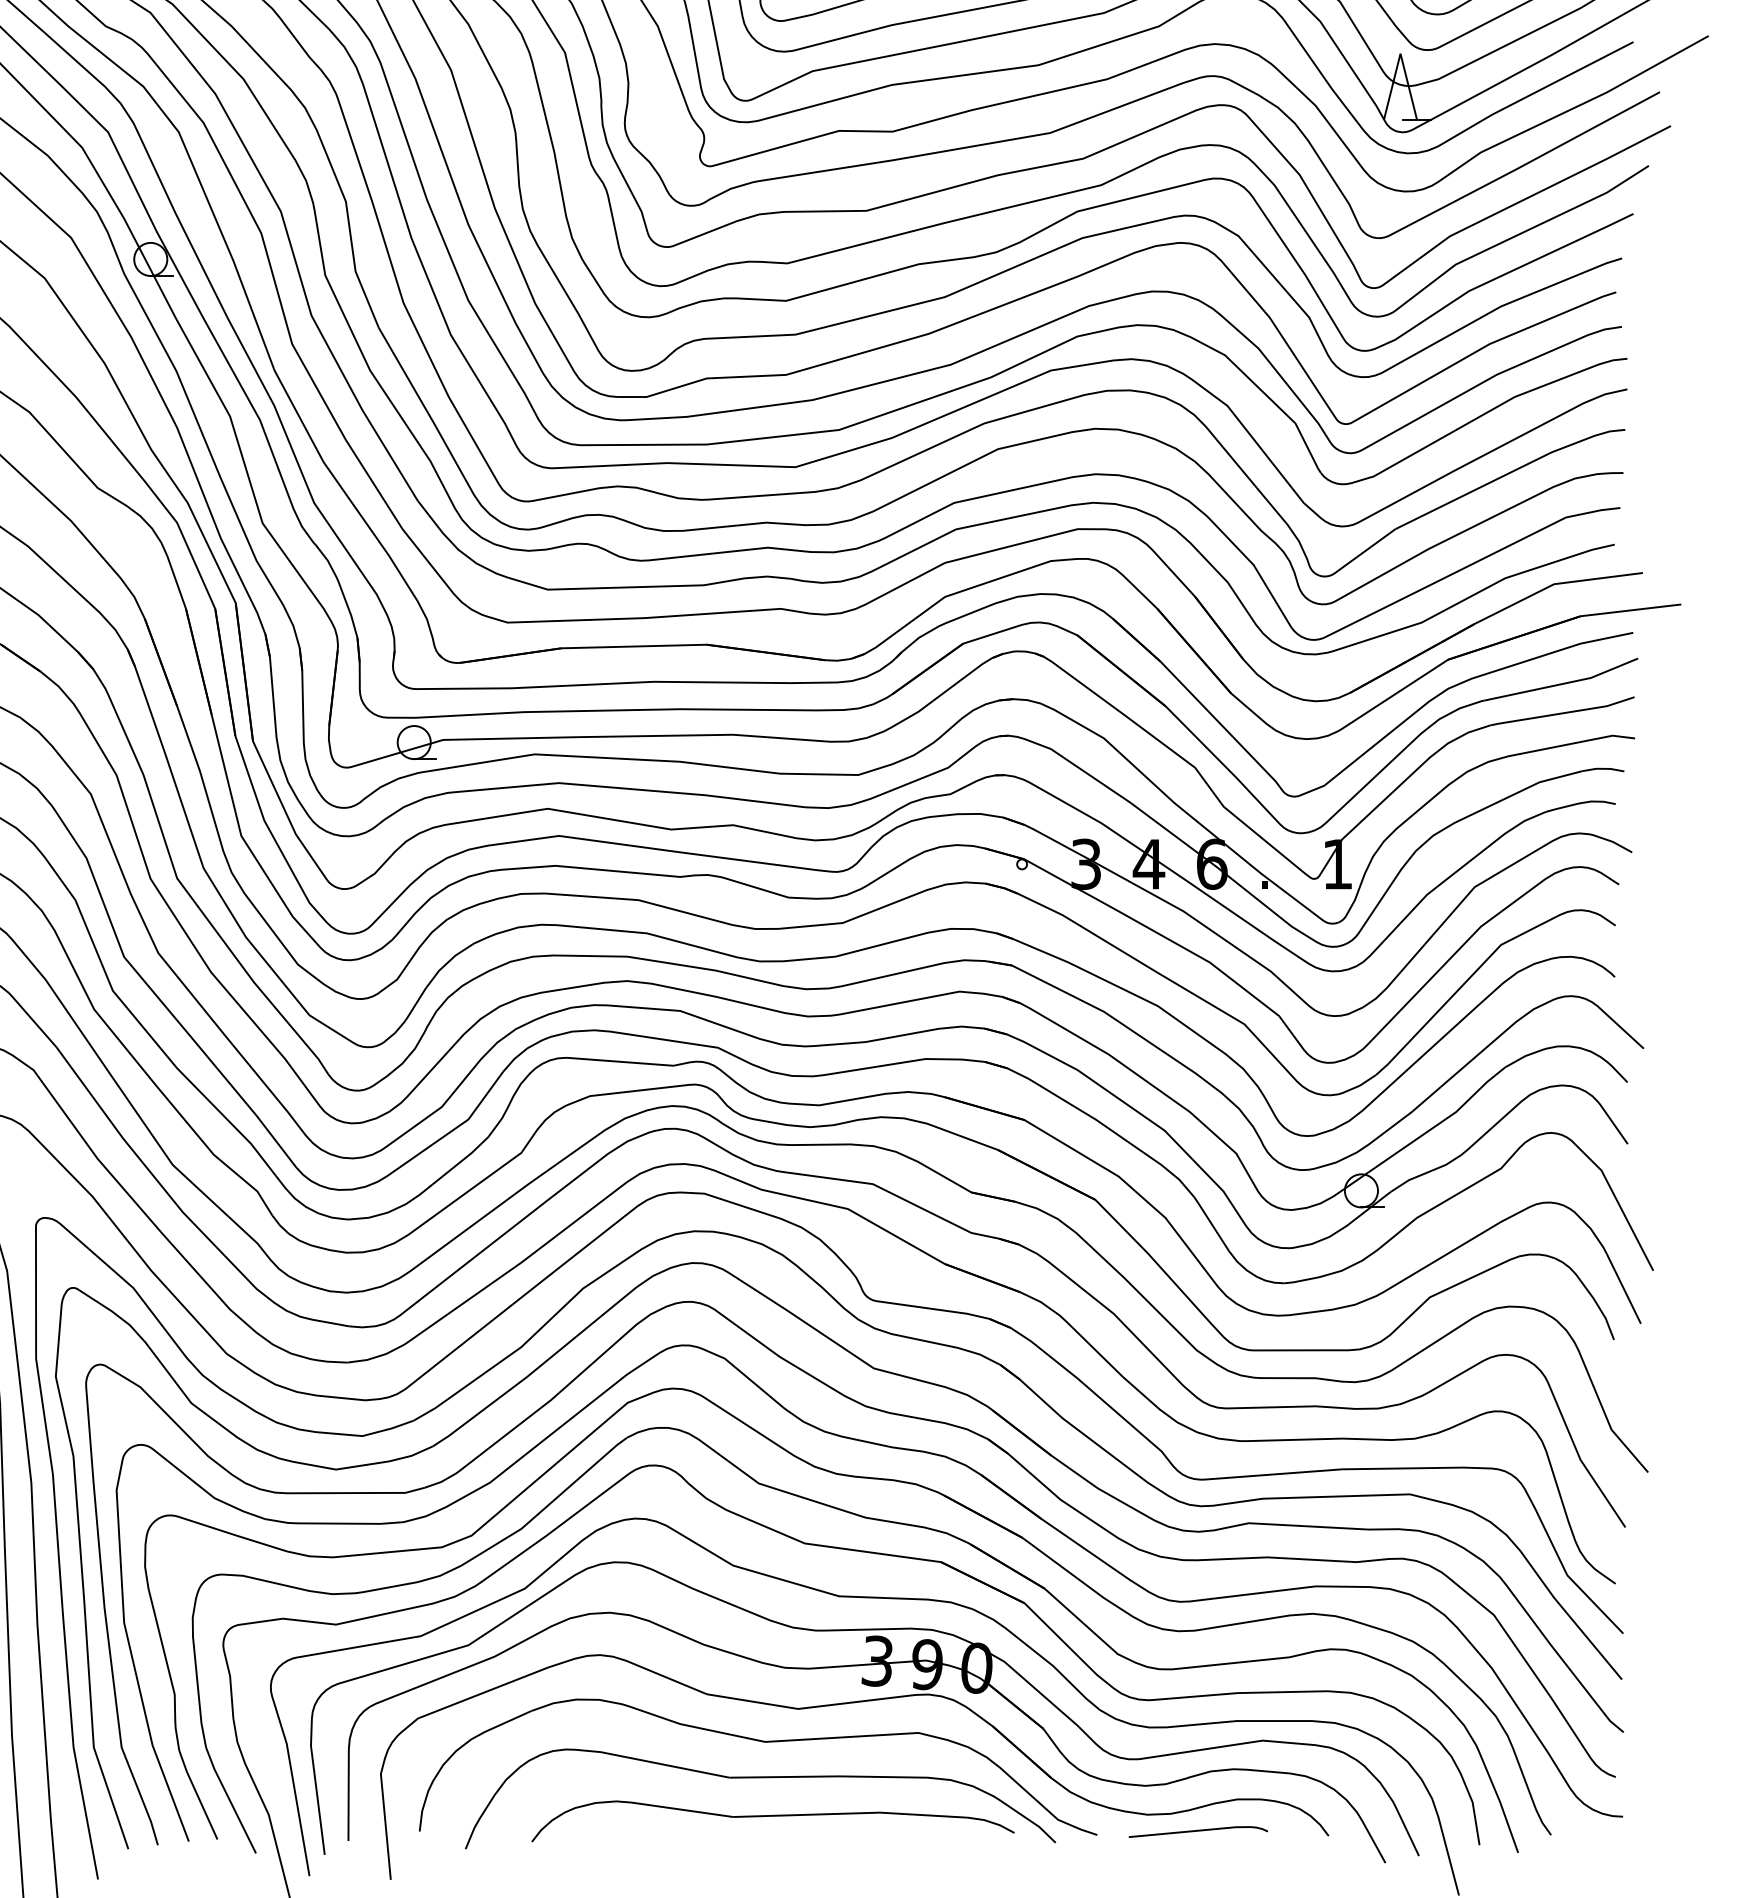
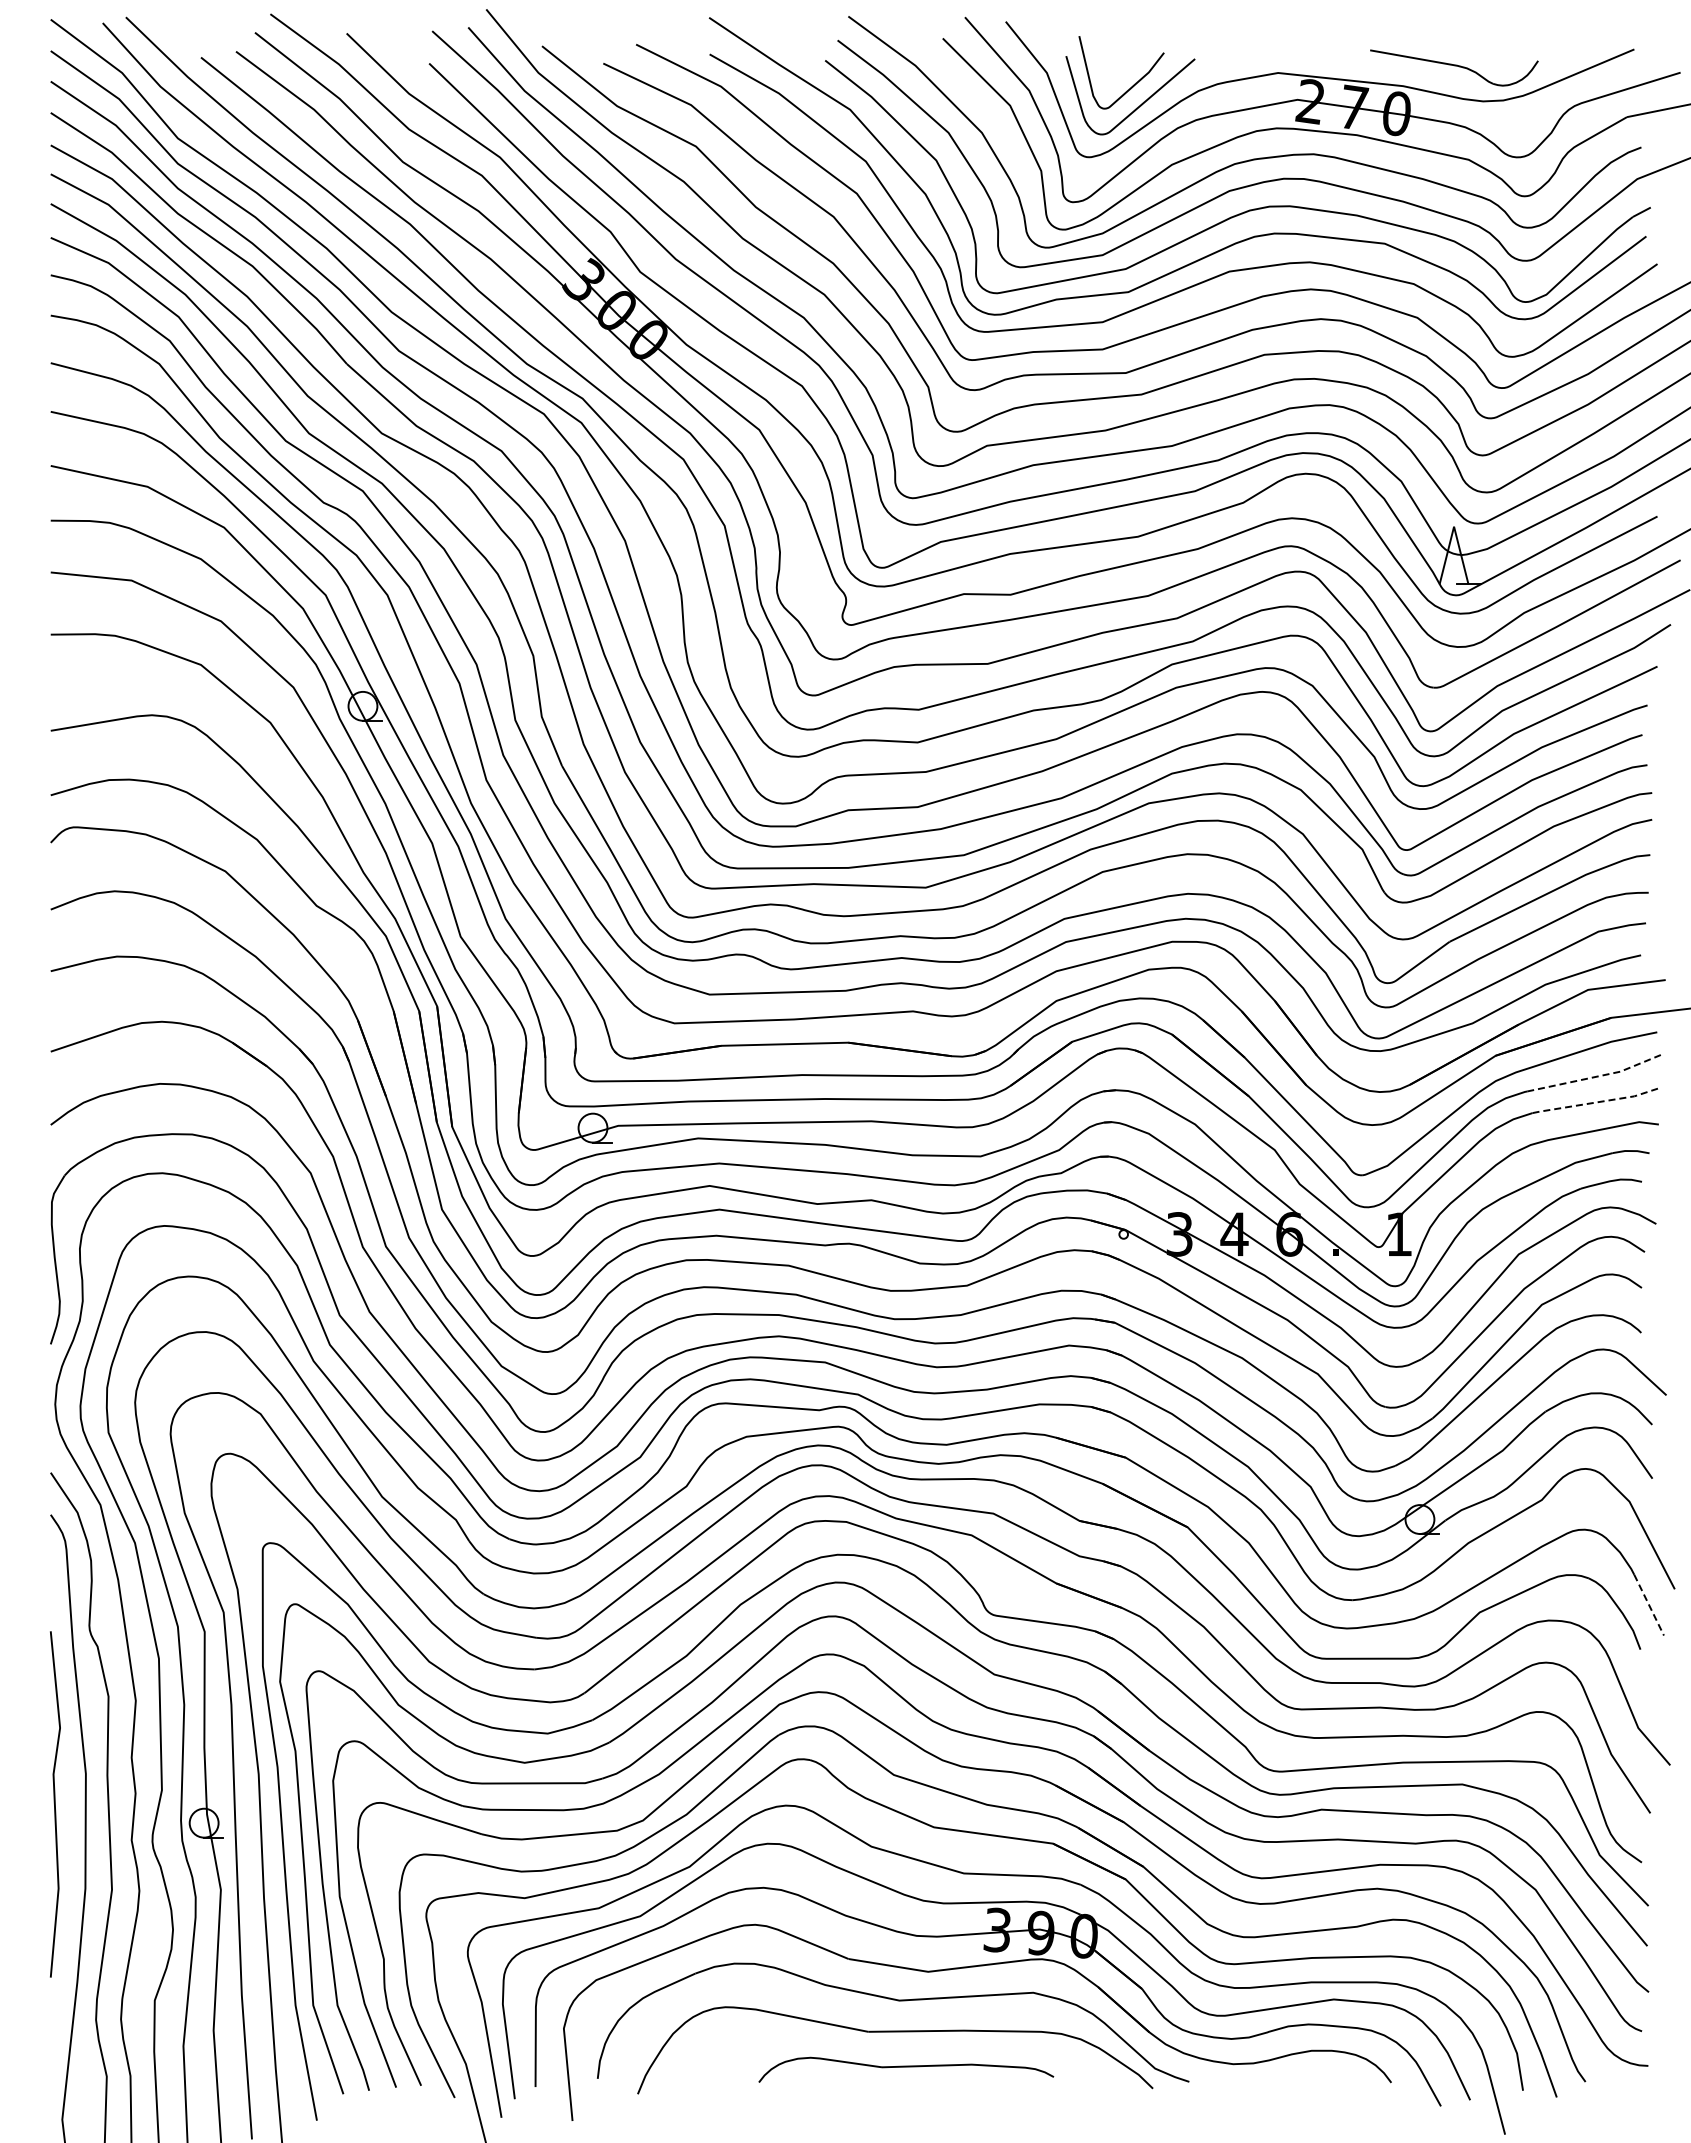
line: (1563, 683) -> (1596, 1076), solid -> dashed
line: (1563, 713) -> (1596, 1102), solid -> dashed
line: (1624, 1289) -> (1649, 1605), solid -> dashed
part: (773, 1820) -> (906, 2069), size x0.7
curve: (1198, 1831) -> (1277, 2078), removed

